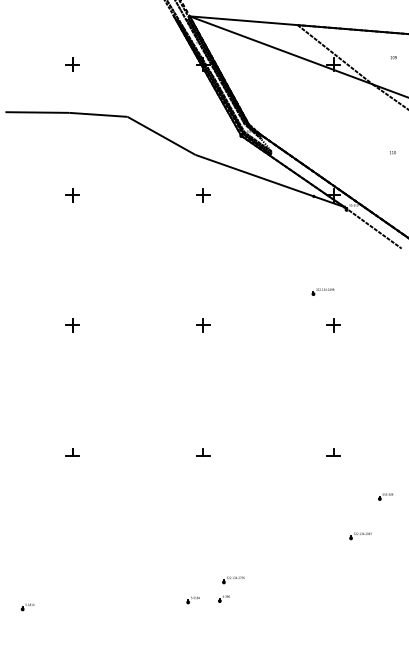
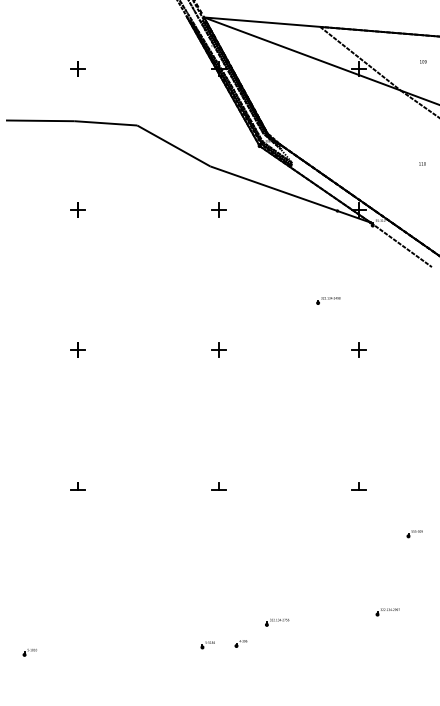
part: (323, 291) -> (328, 300), moved
part: (360, 536) -> (387, 612), moved
part: (233, 580) -> (277, 622), moved

